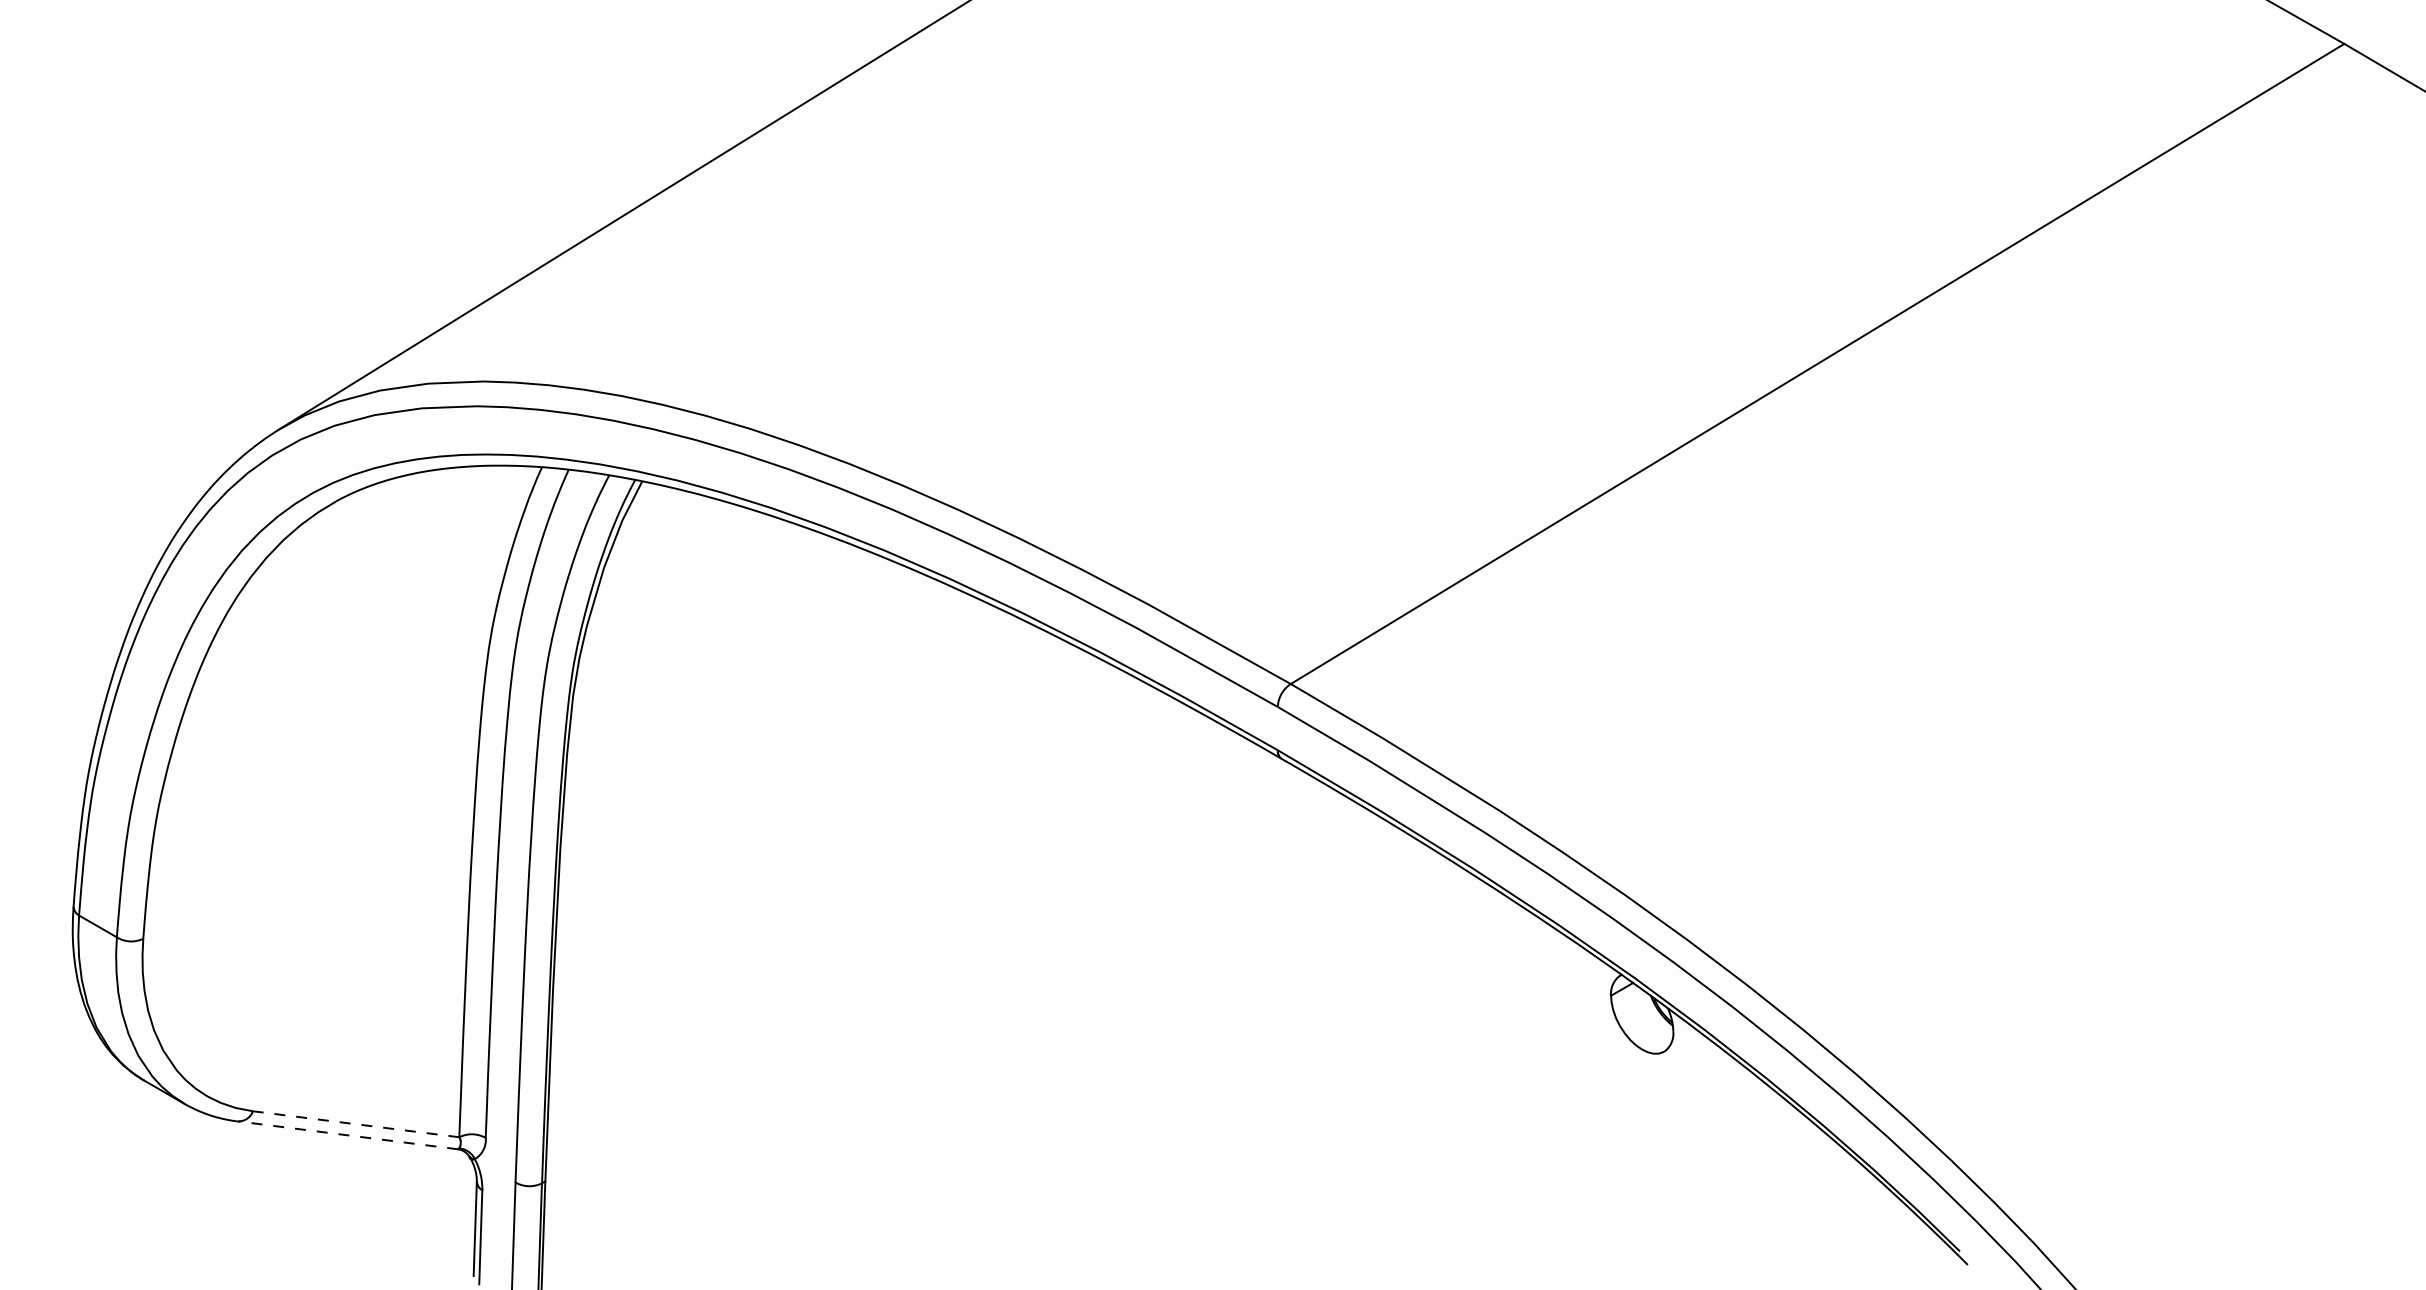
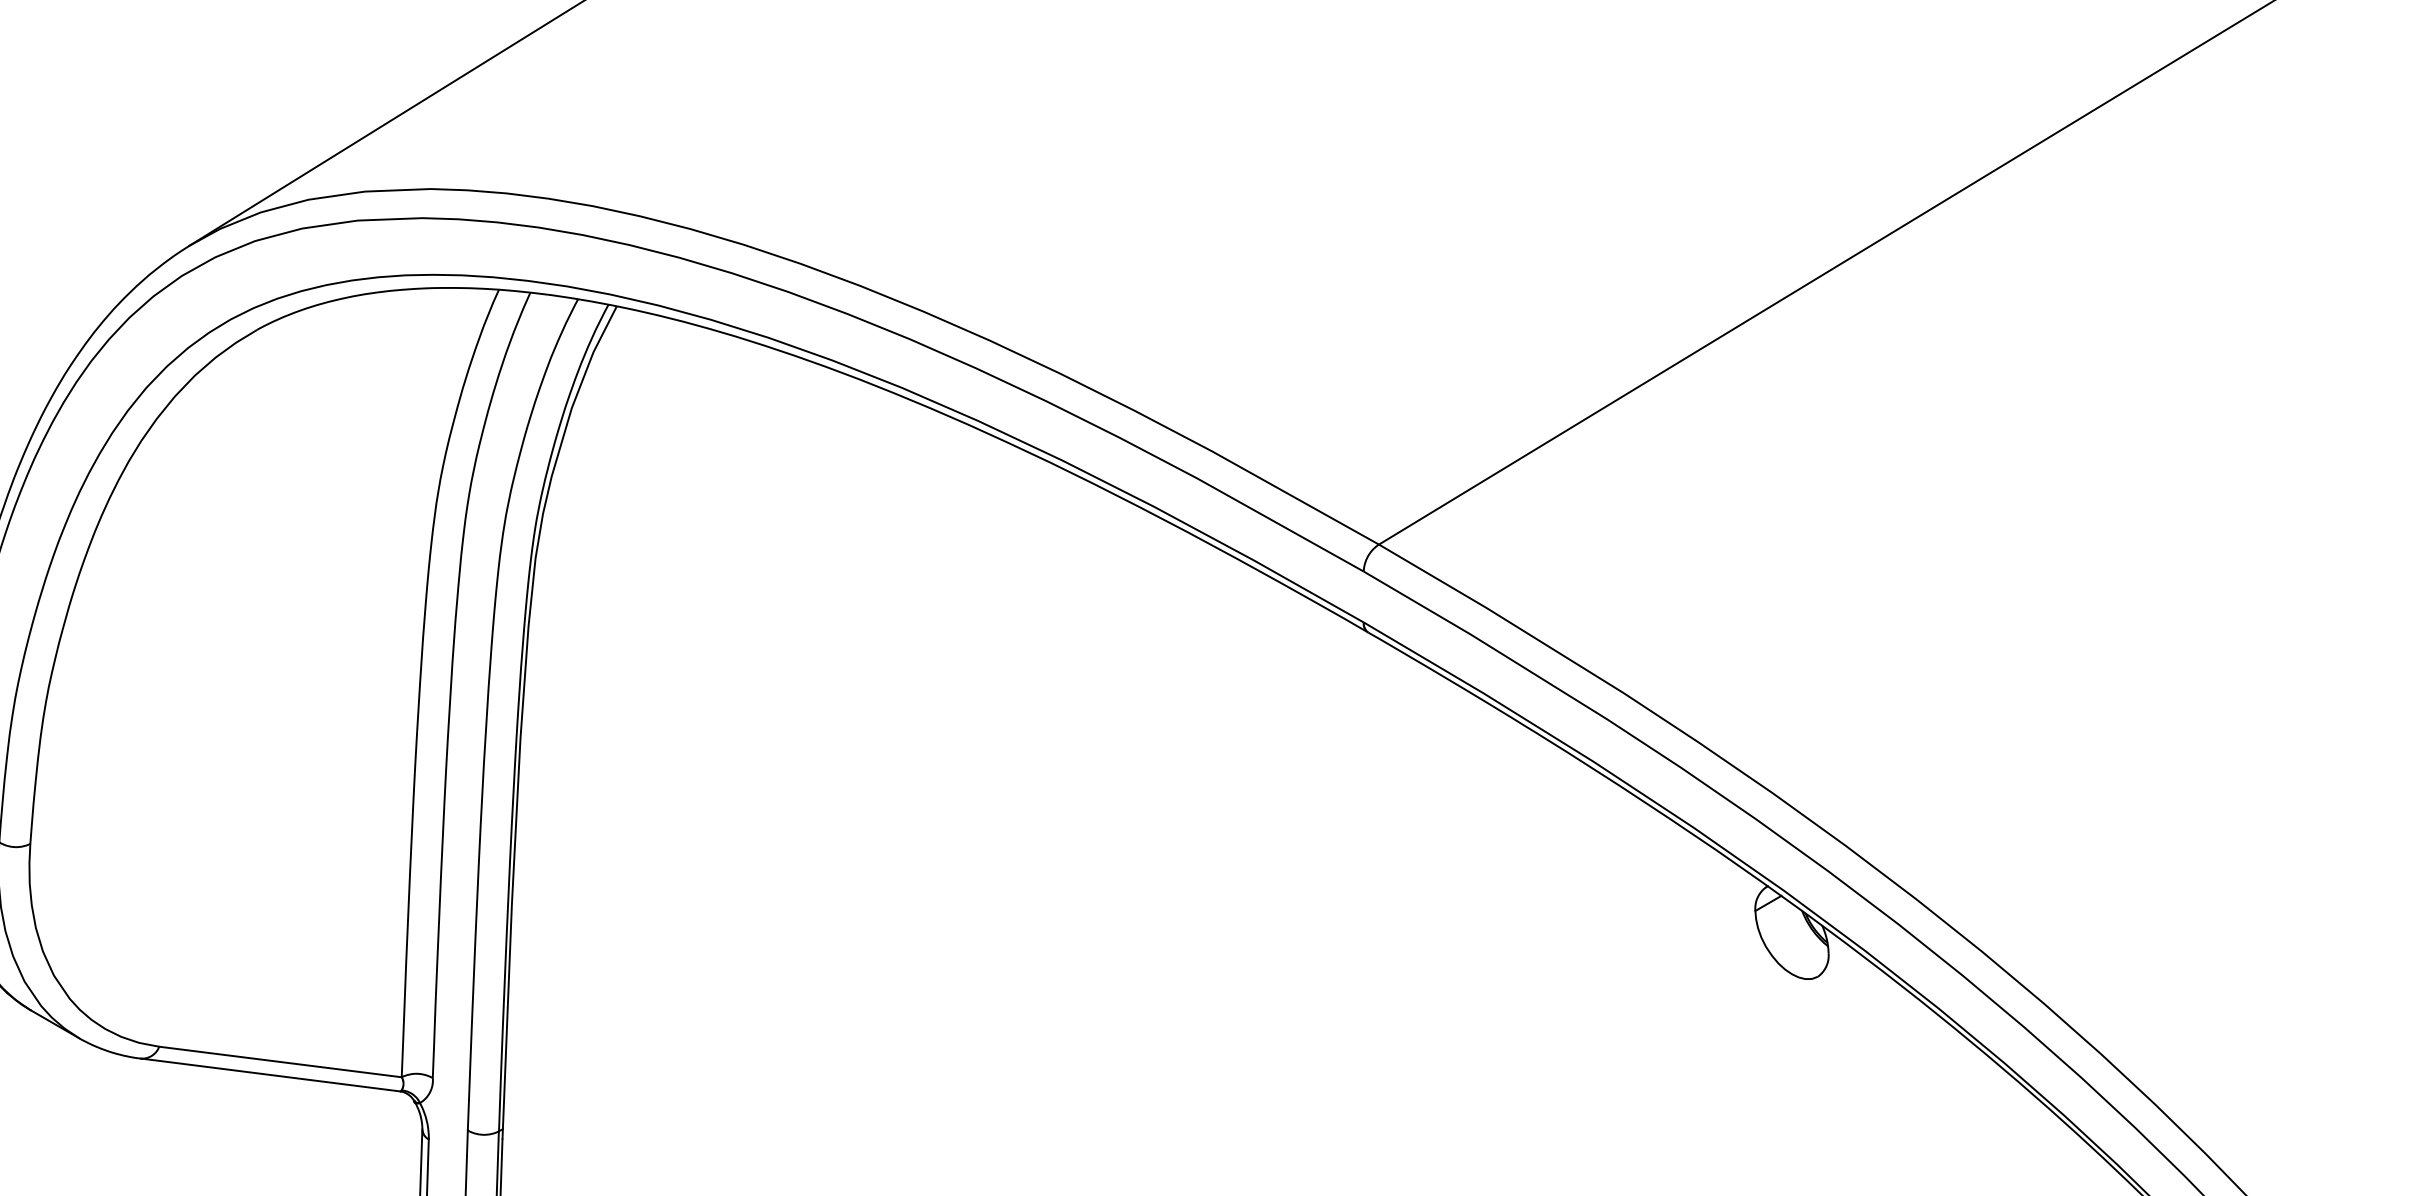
line: (356, 1124) -> (280, 1062), dashed -> solid
line: (347, 1135) -> (270, 1075), dashed -> solid

